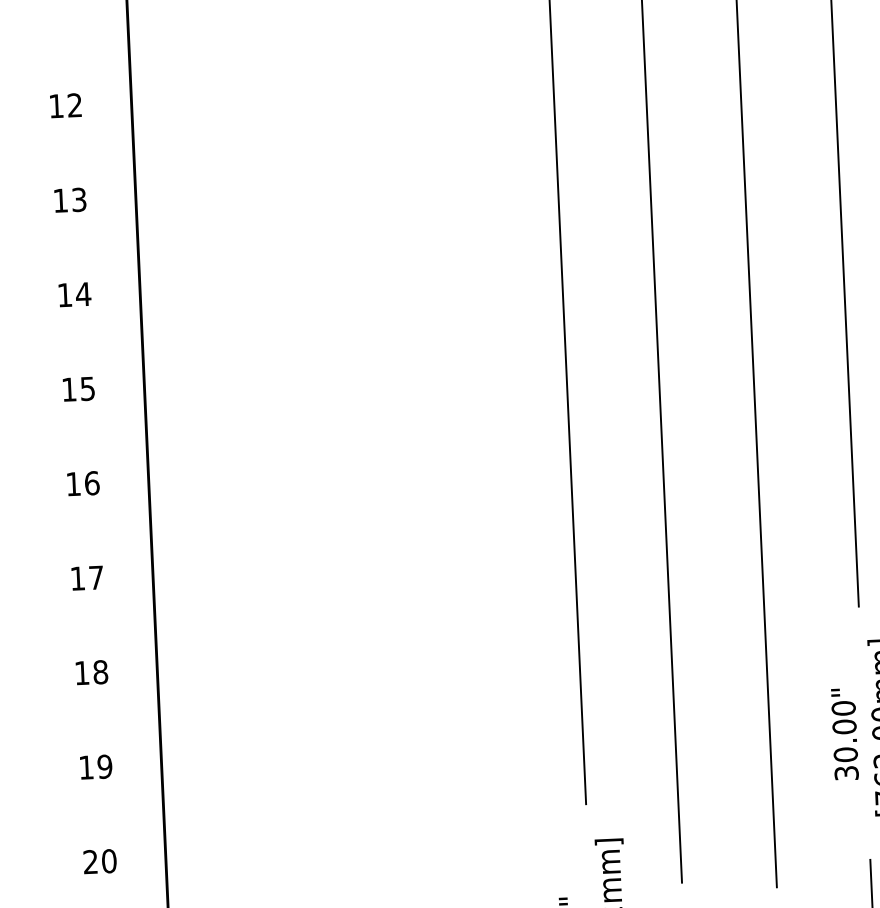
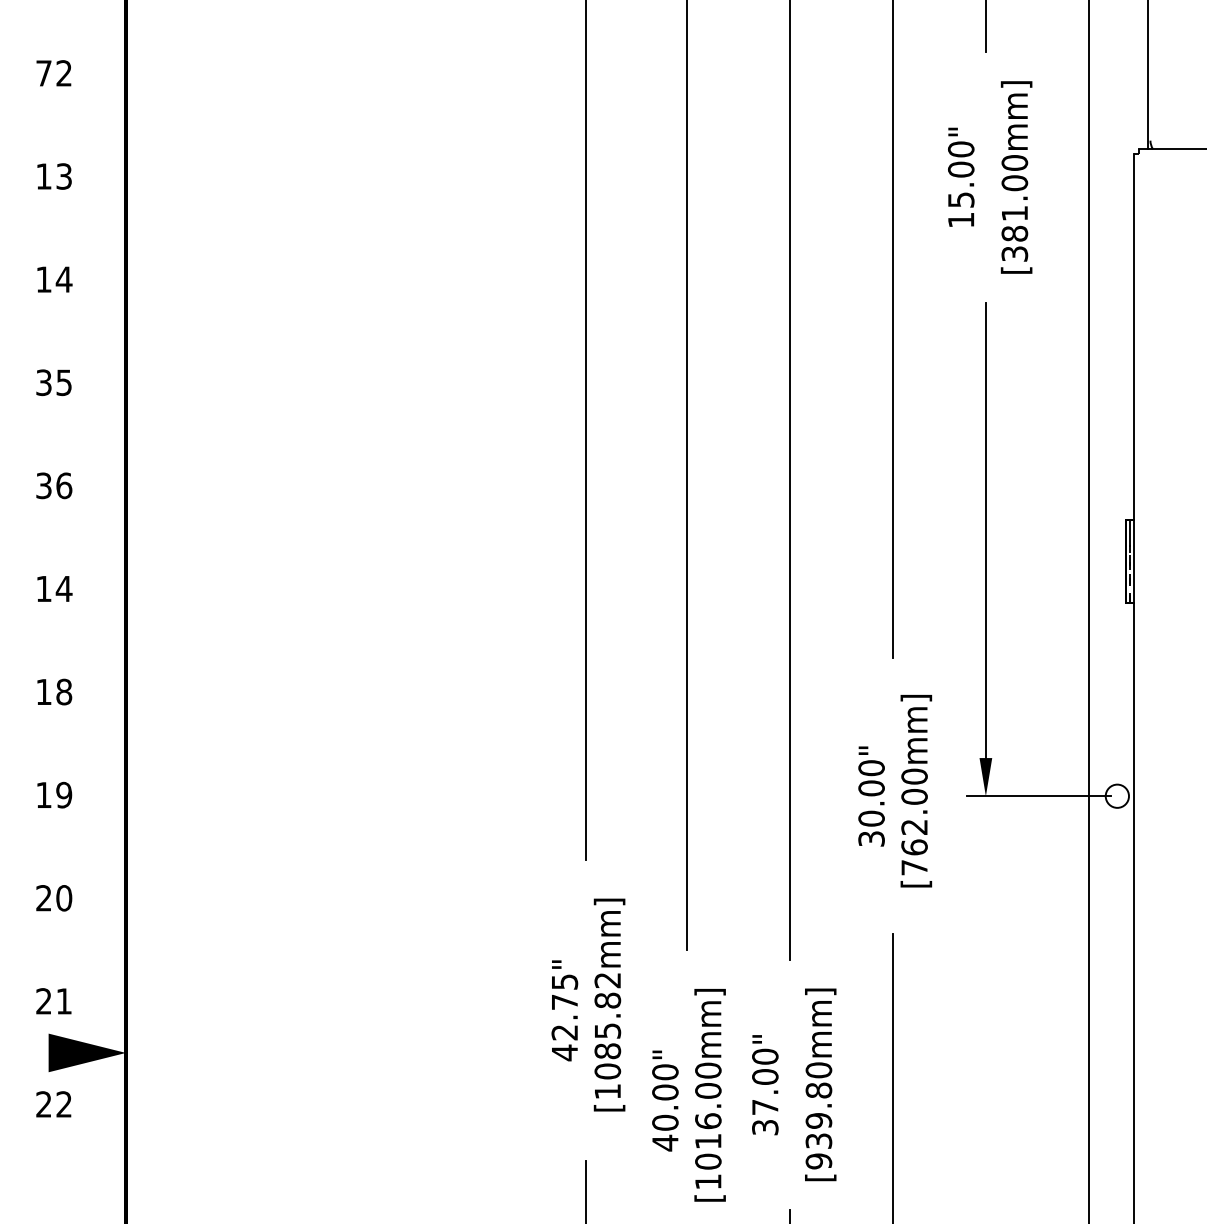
text: (55, 106) -> (43, 73), 12 -> 72
text: (68, 389) -> (43, 382), 15 -> 35
text: (73, 483) -> (43, 485), 16 -> 36
text: (95, 577) -> (63, 588), 17 -> 14

